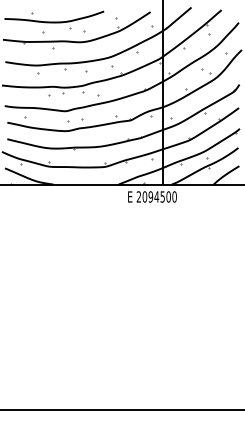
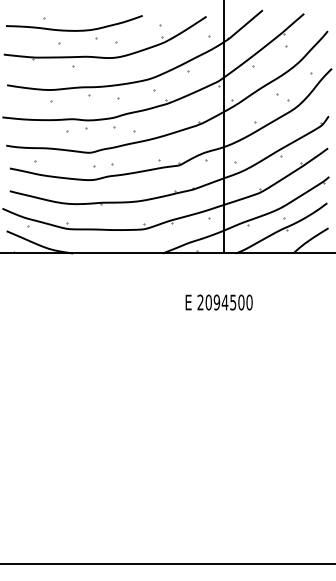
text: (151, 196) -> (218, 302), moved

